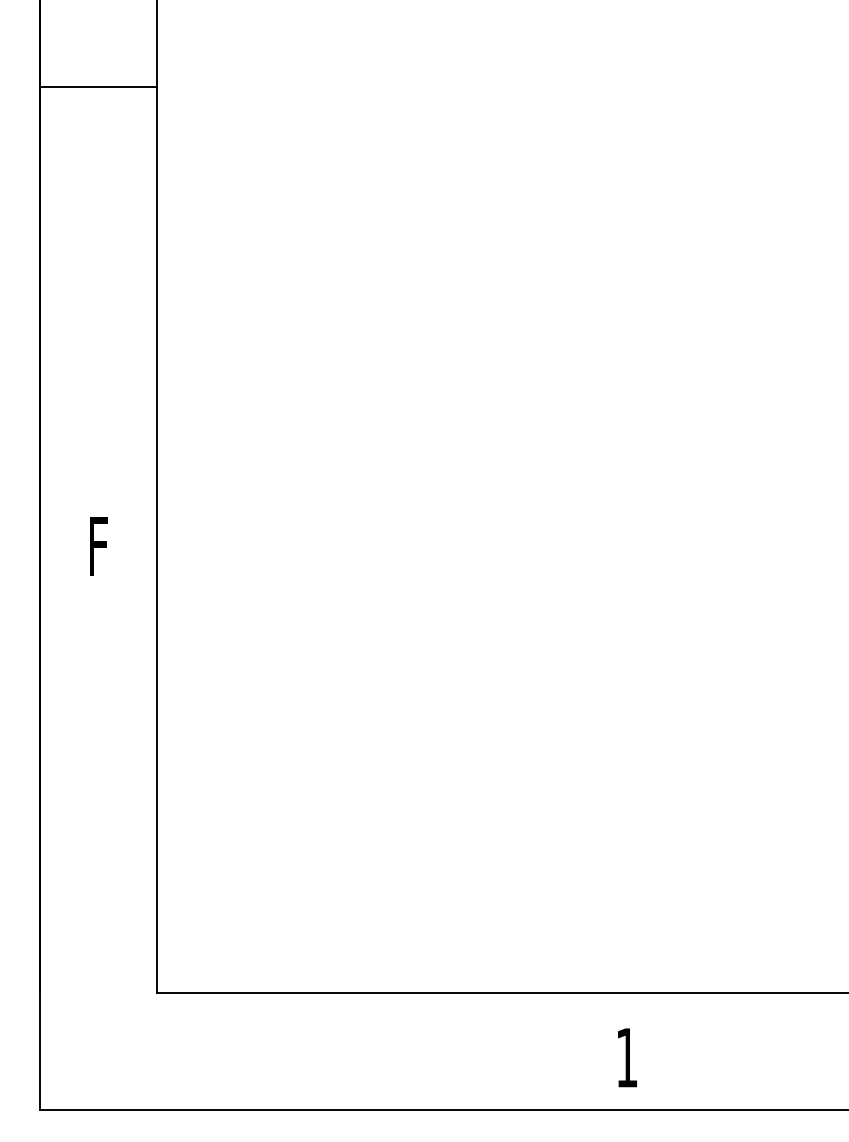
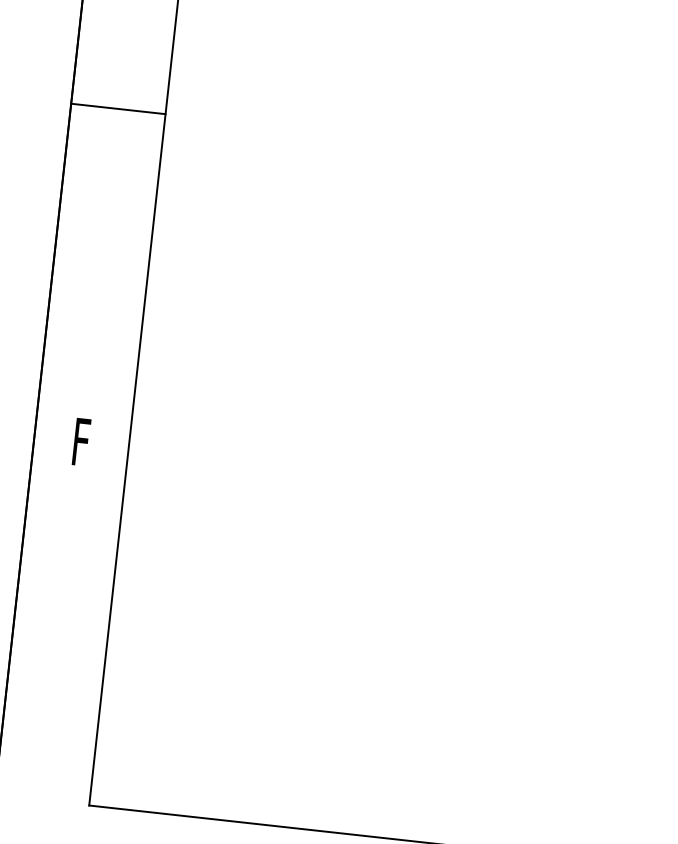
line: (98, 87) -> (118, 108), moved

